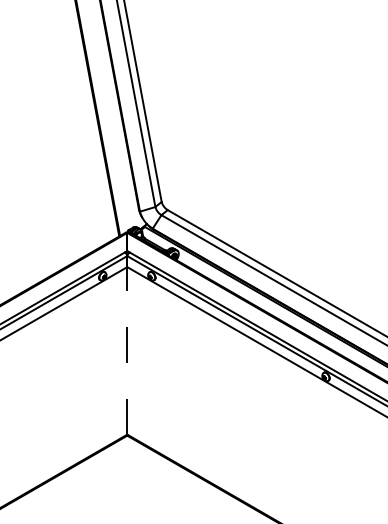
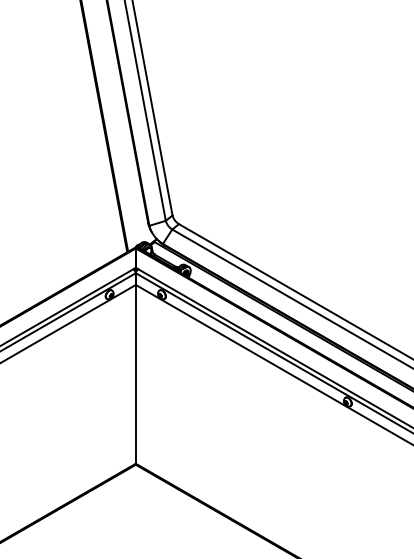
line: (127, 345) -> (136, 368), dashed -> solid

